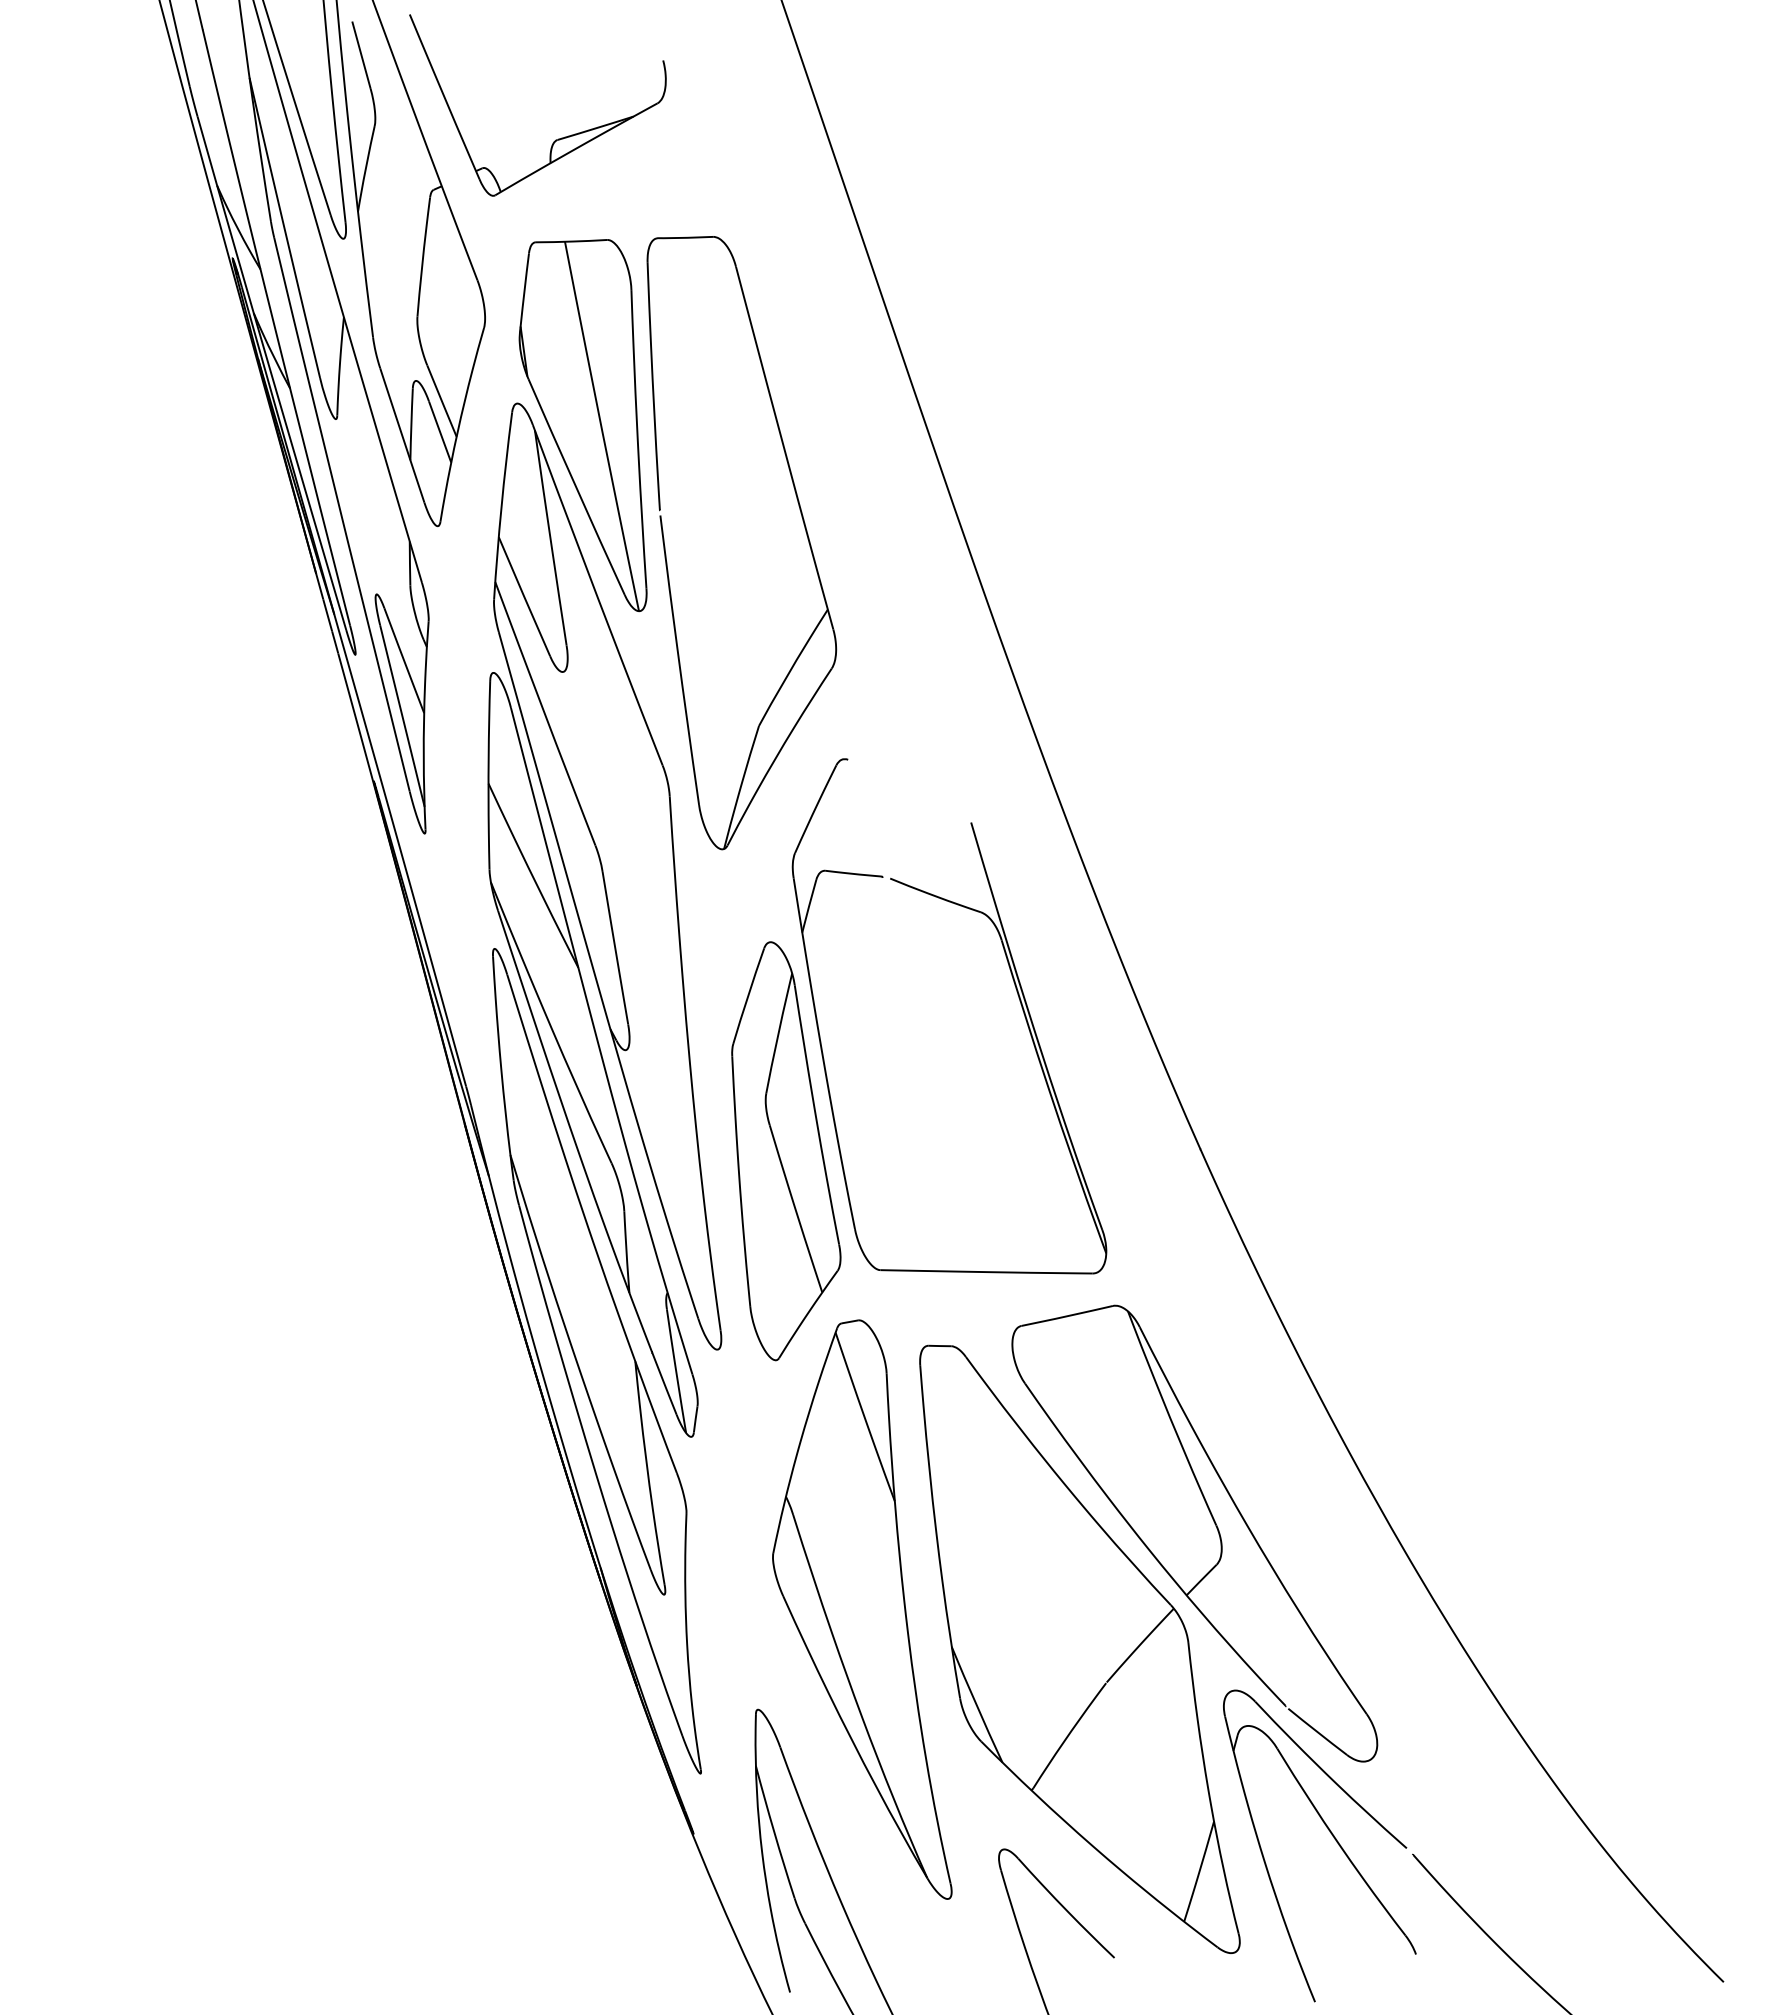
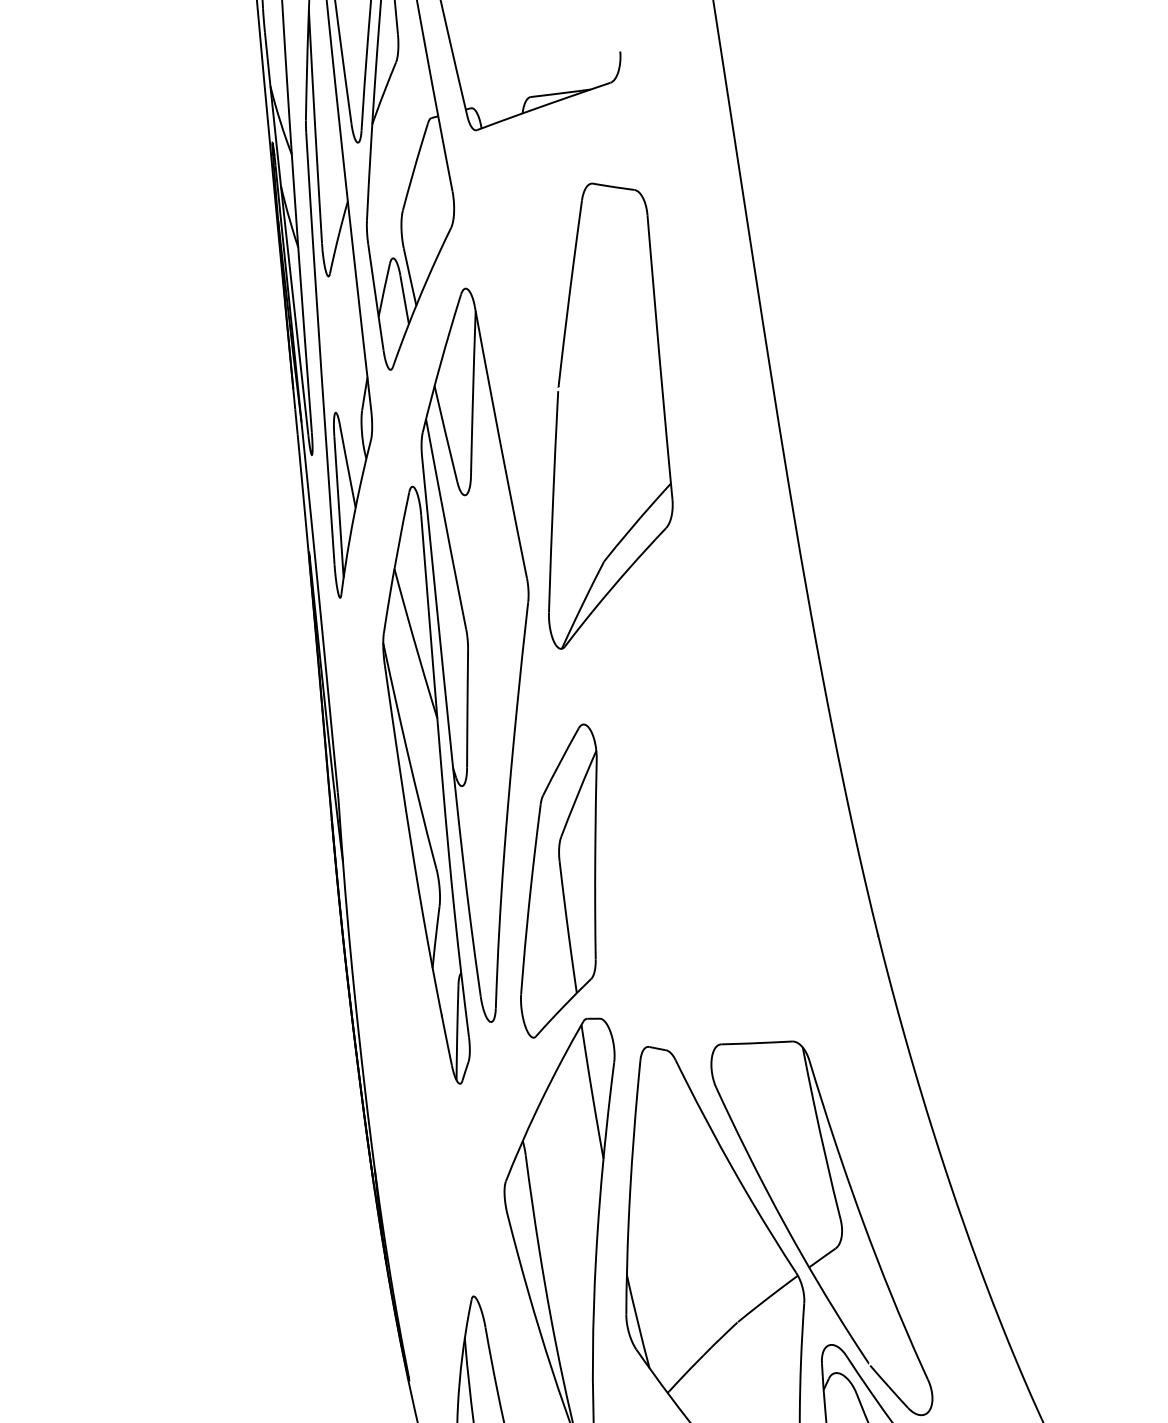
part: (582, 425) -> (511, 313), removed
part: (1017, 995) -> (761, 796), removed
part: (596, 1361) -> (399, 1014), removed

